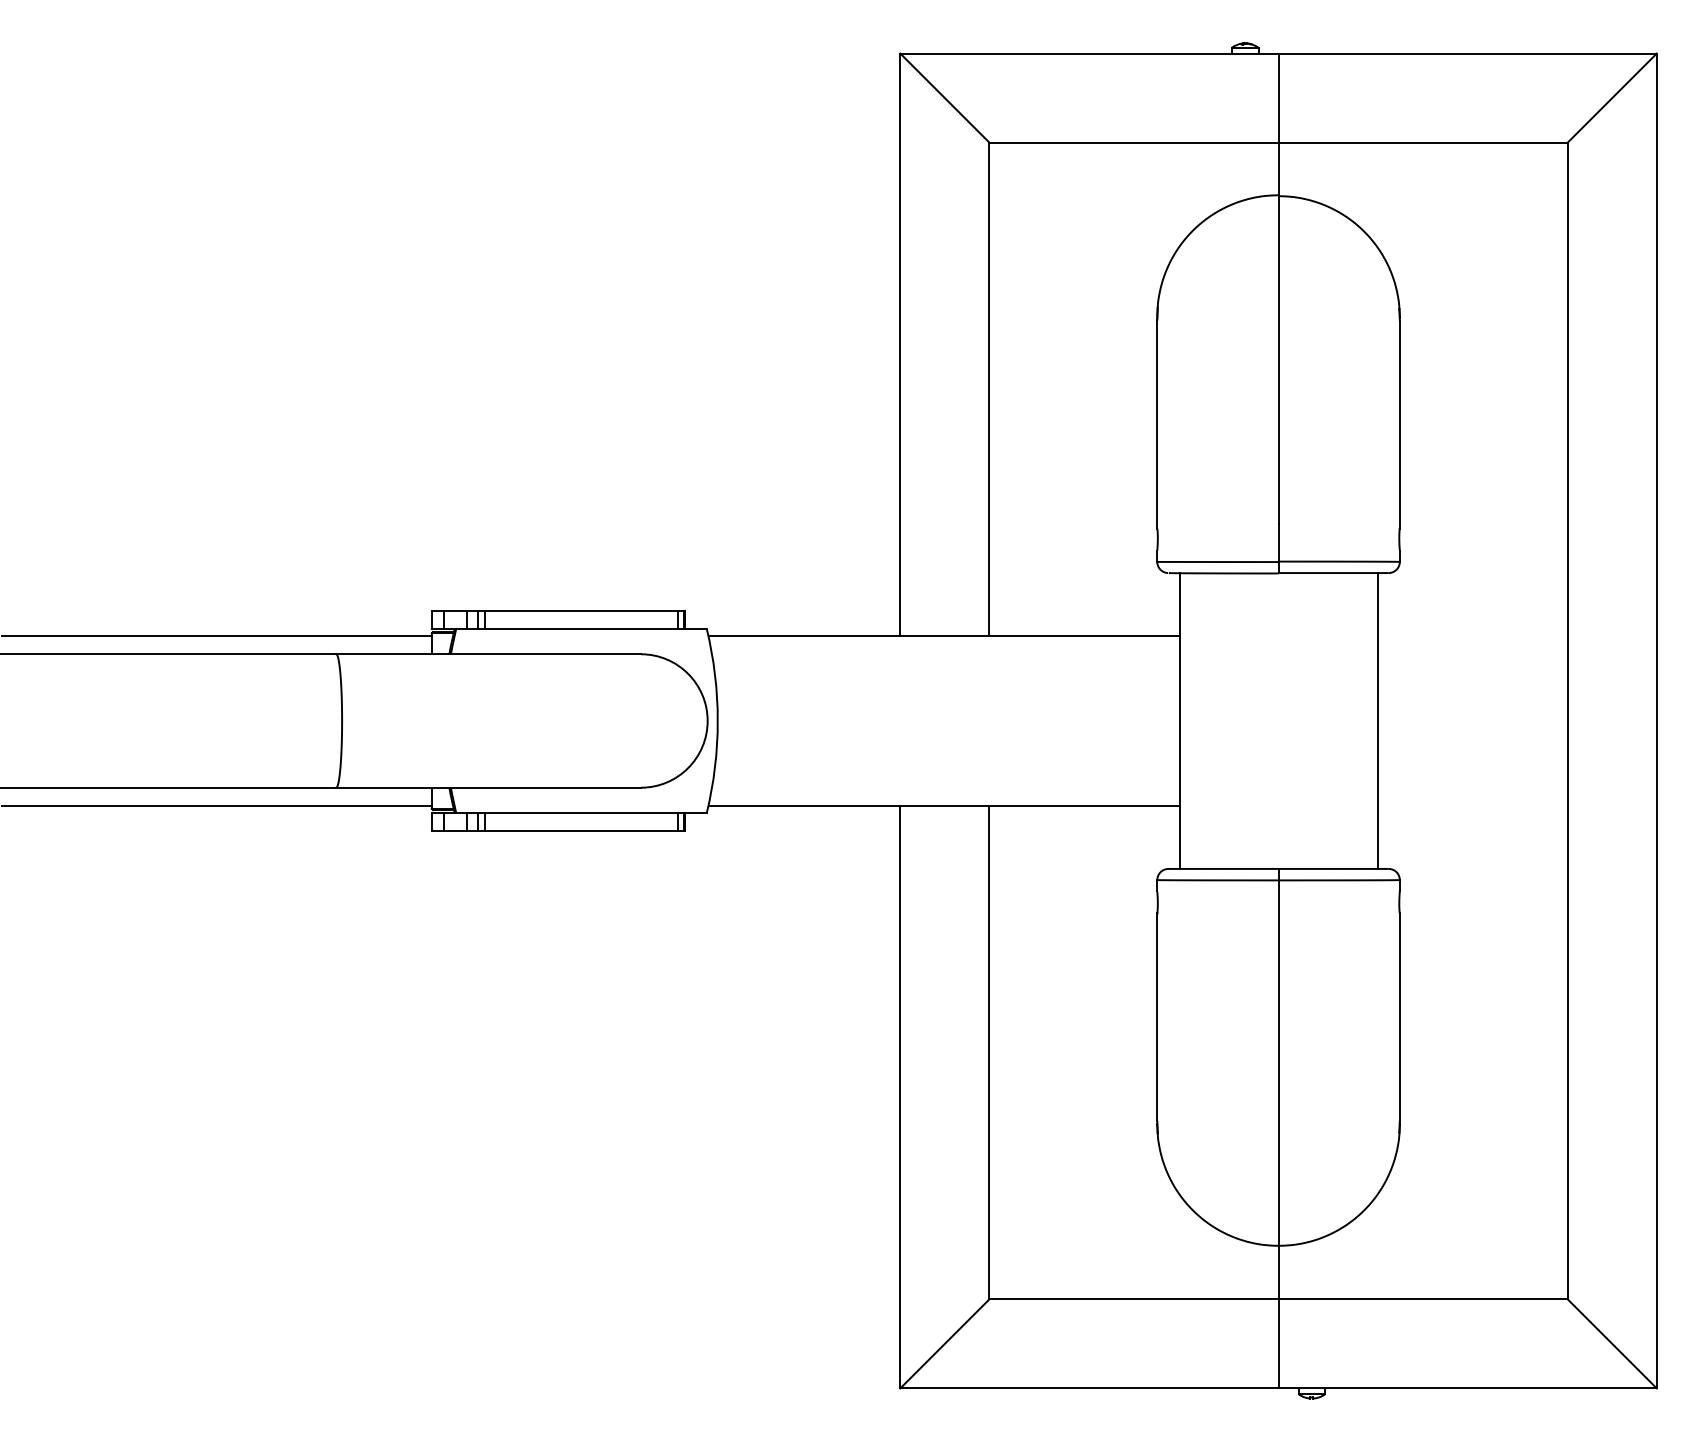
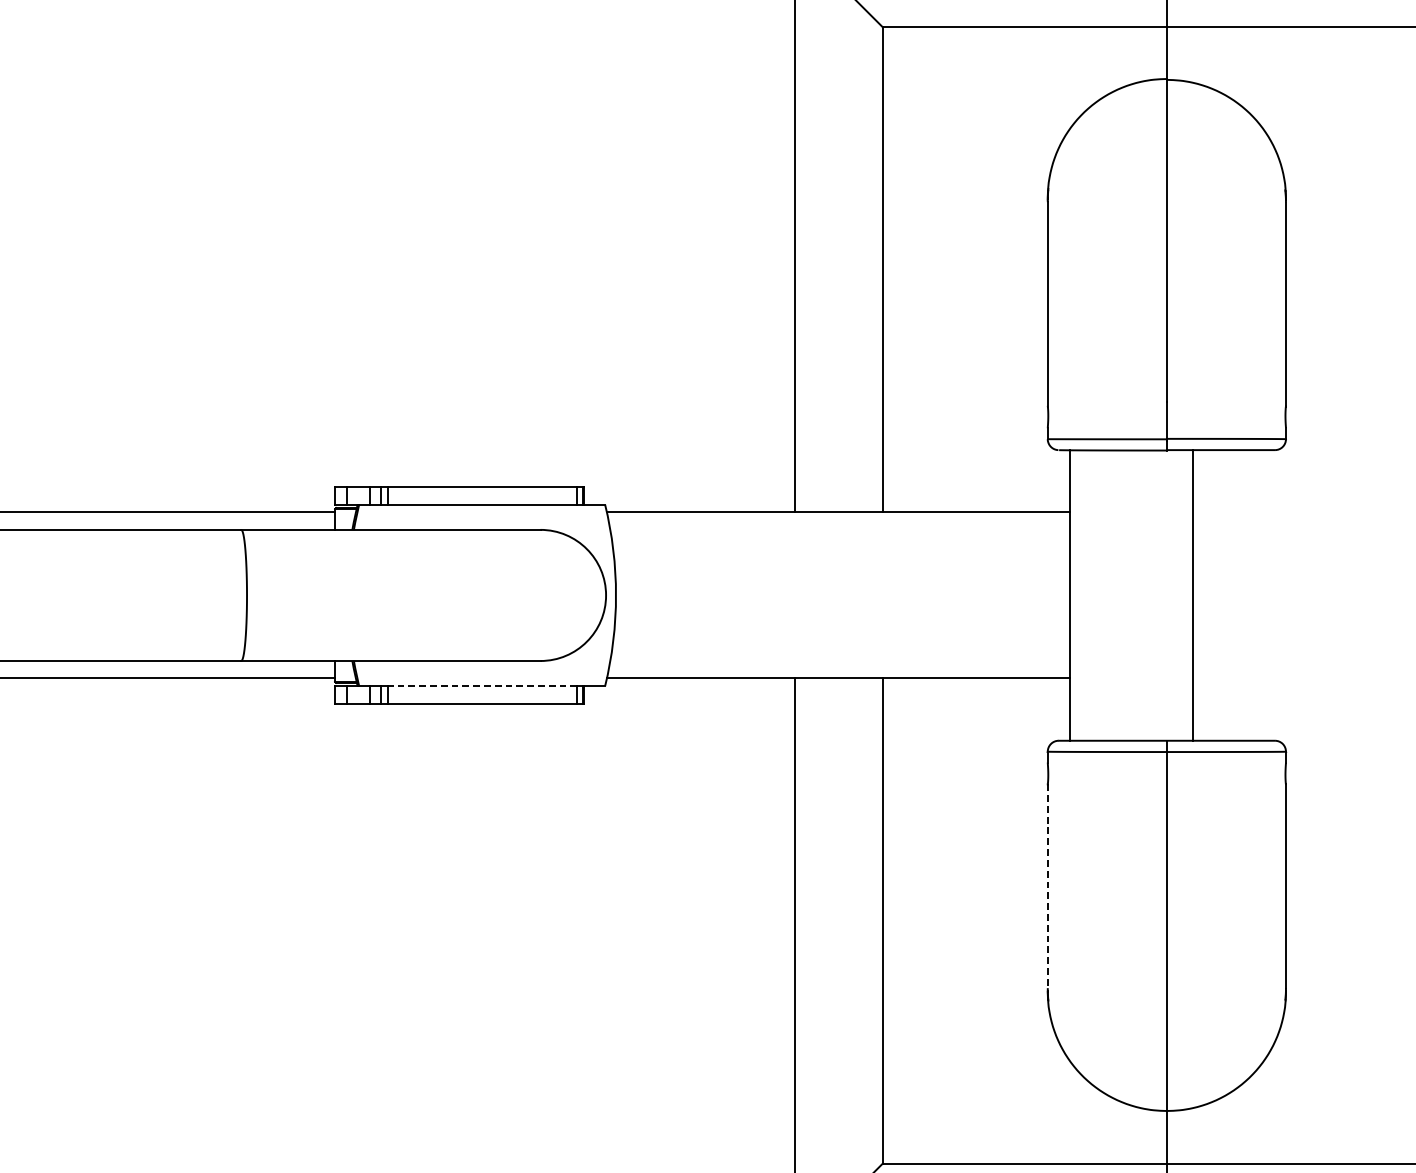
line: (1377, 720) -> (1193, 594), moved
line: (581, 813) -> (482, 686), solid -> dashed
line: (1157, 1017) -> (1047, 886), solid -> dashed

